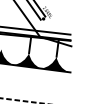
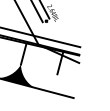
fill: (54, 64) -> (53, 84), removed

